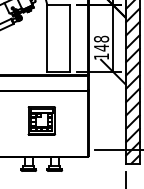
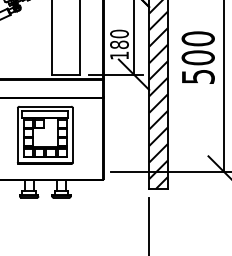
text: (101, 43) -> (119, 39), 148 -> 180
part: (41, 120) -> (45, 135), size x1.67

